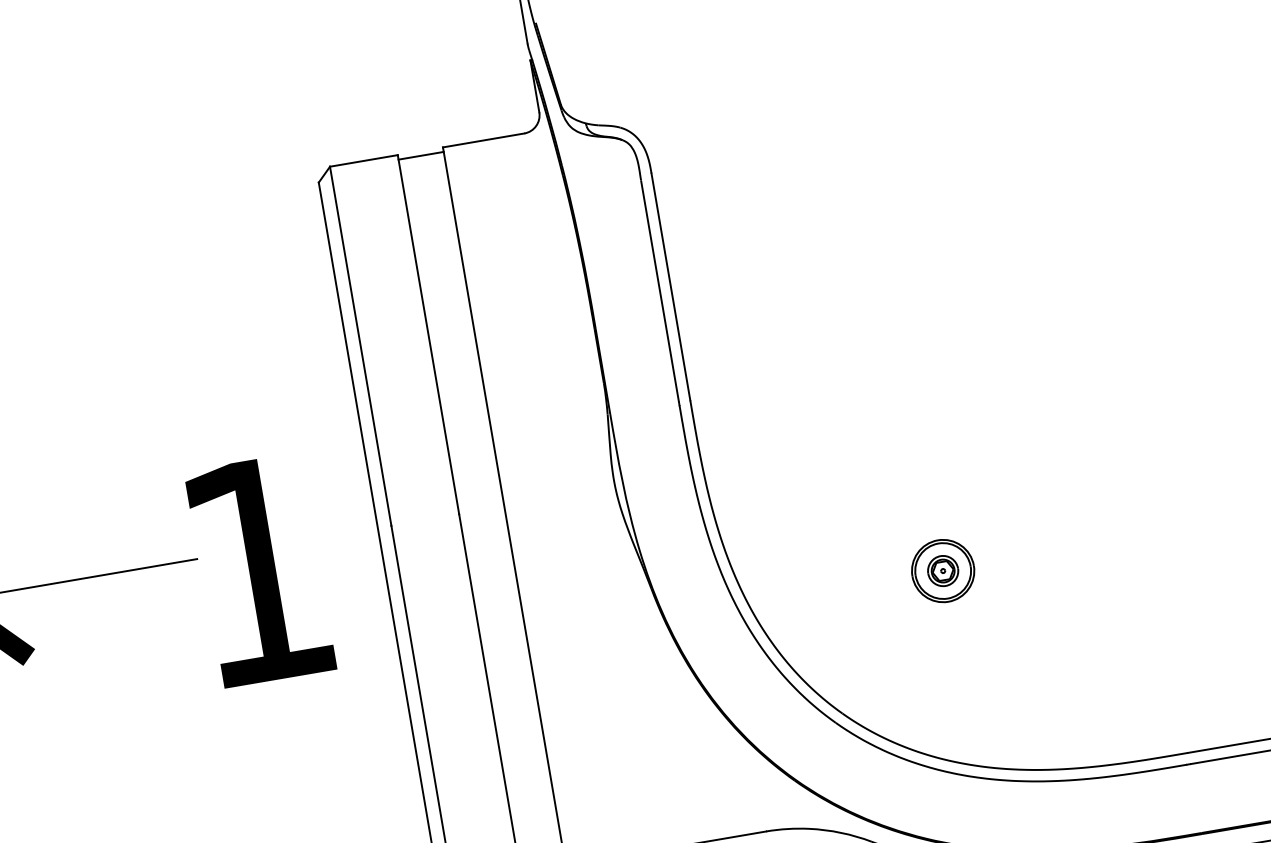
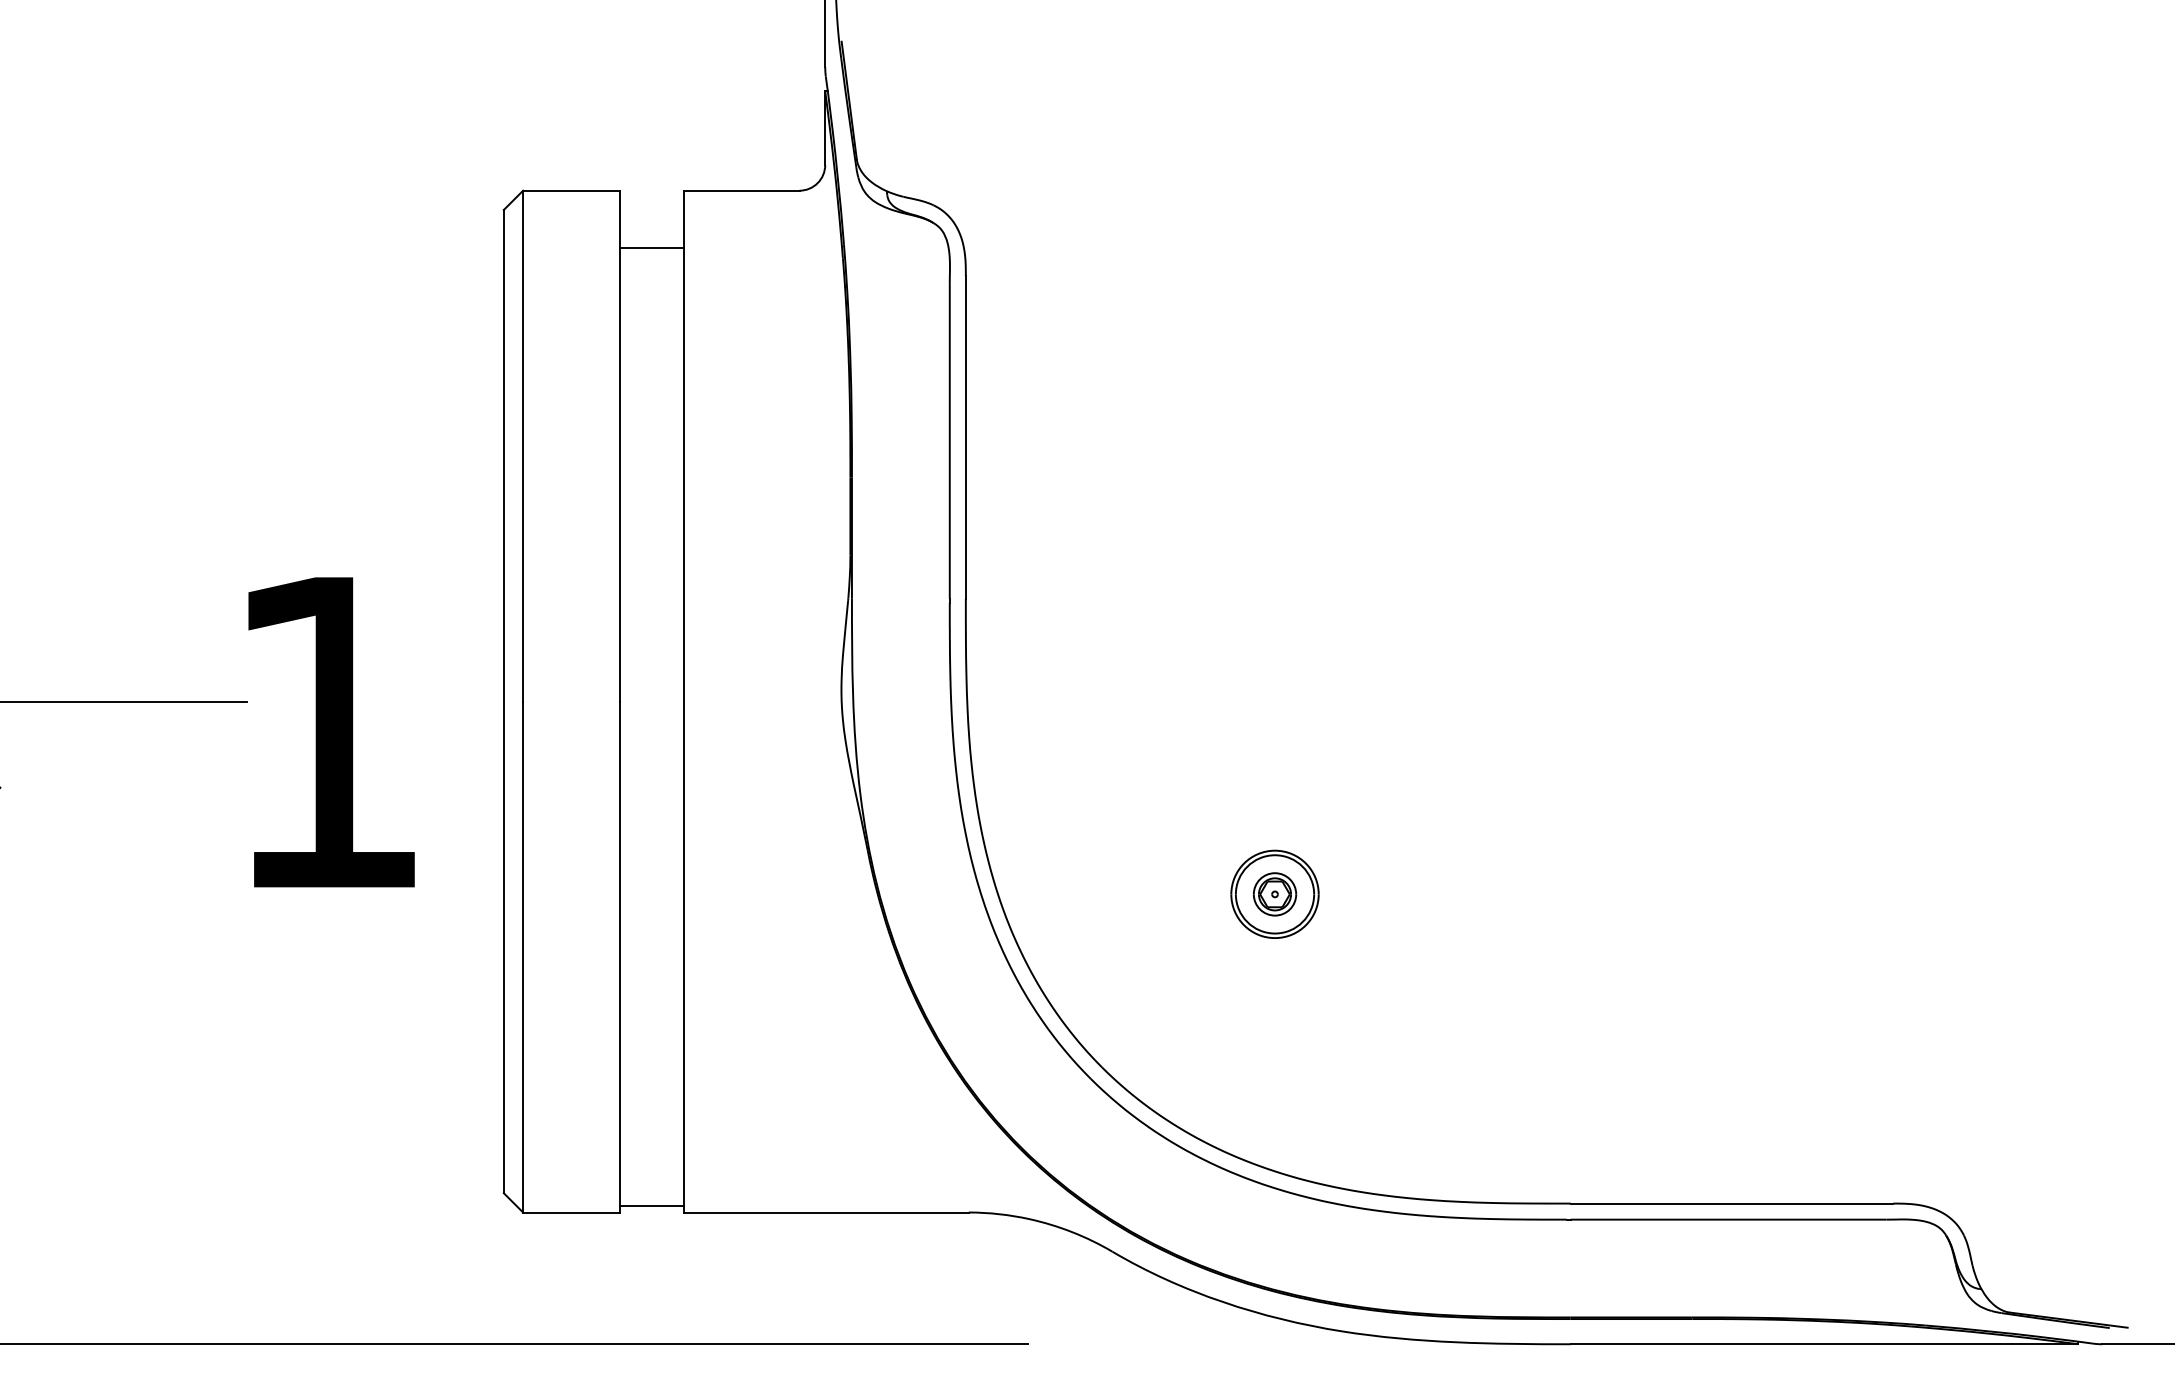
line: (421, 156) -> (651, 248), moved

